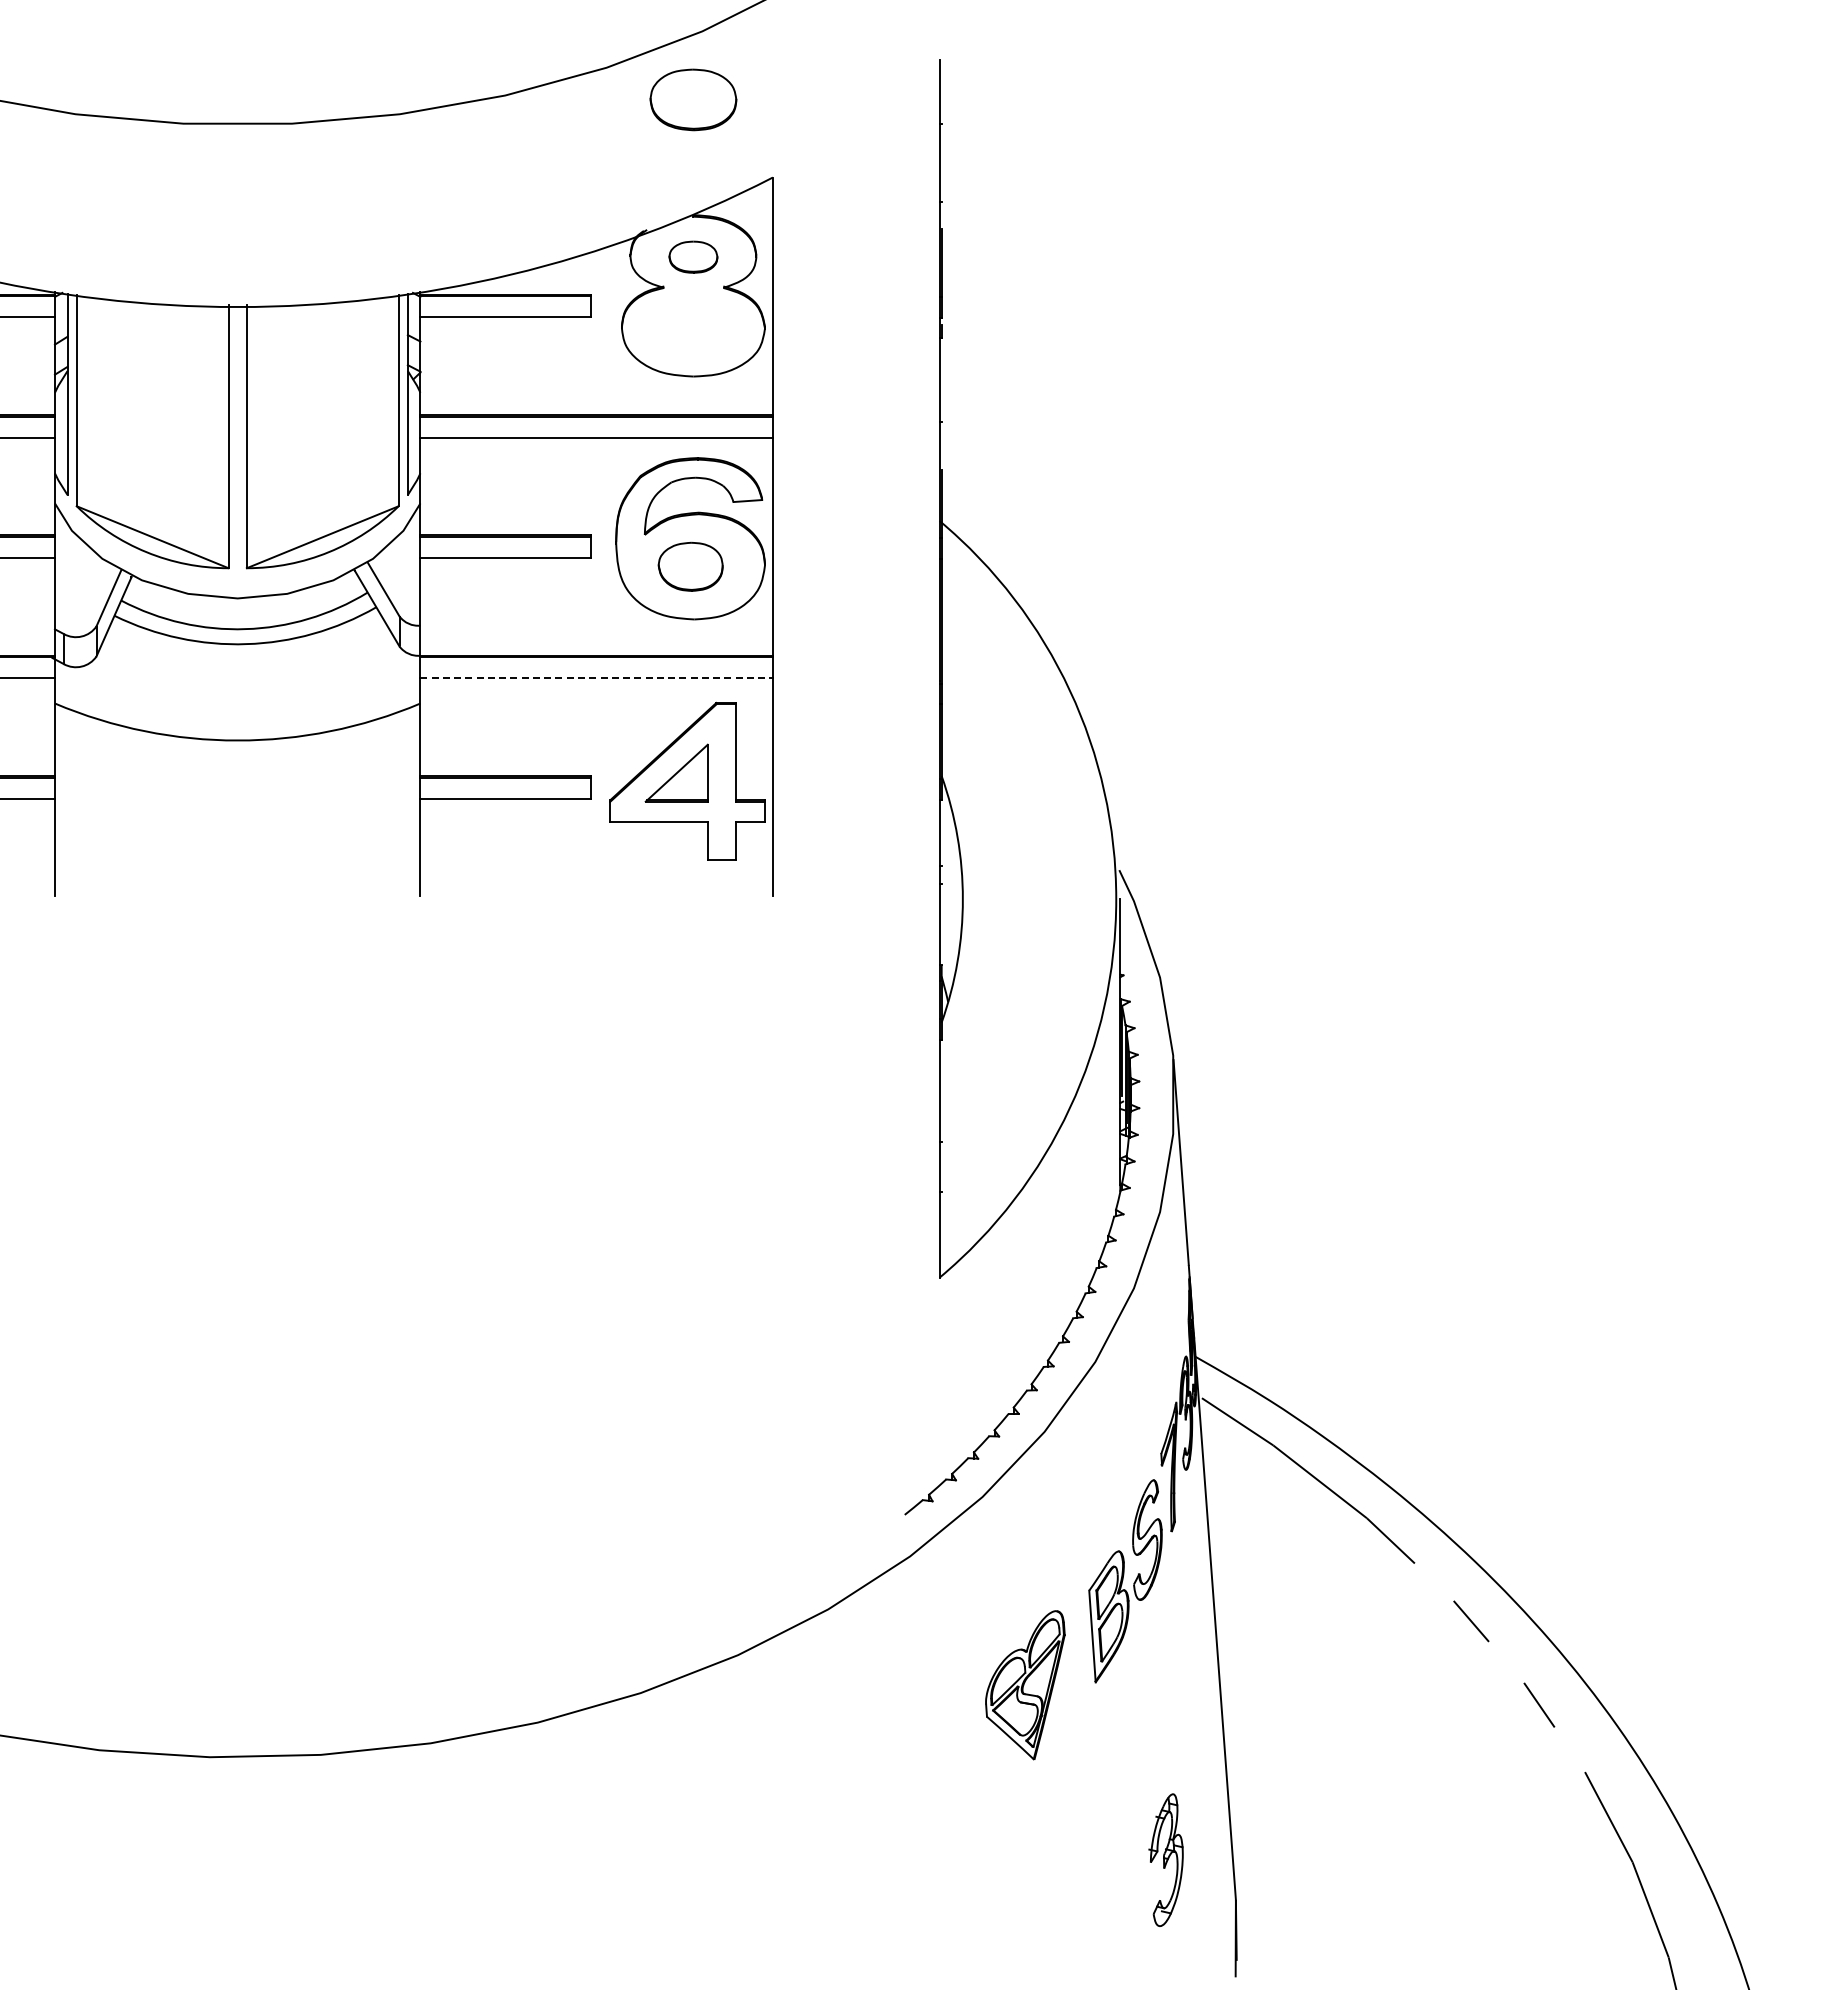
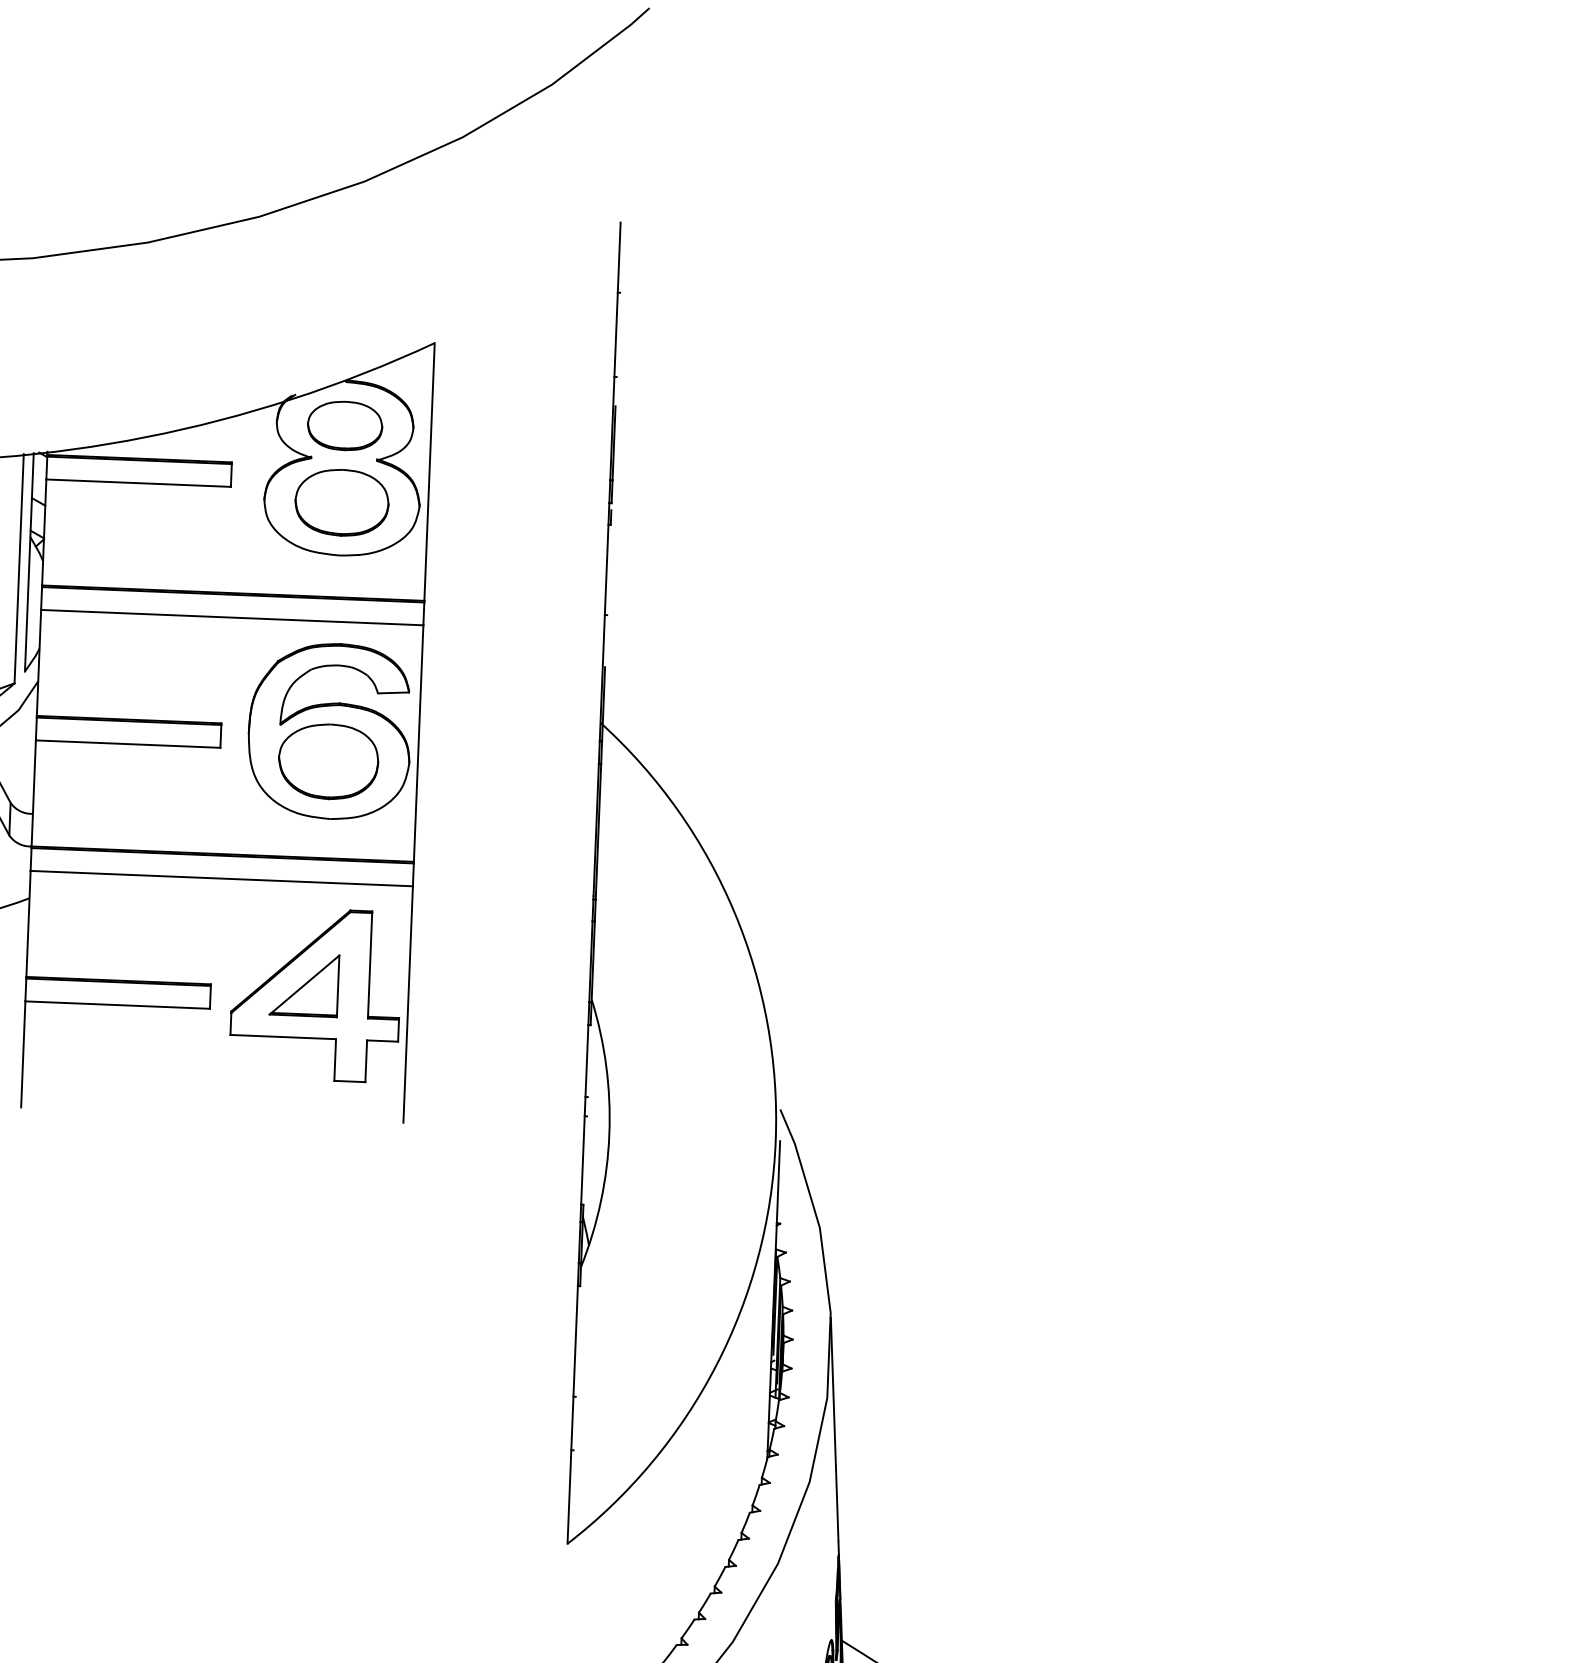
part: (693, 99) -> (342, 502), moved
part: (693, 257) -> (345, 426), size x1.43
part: (690, 566) -> (328, 761), size x1.43
line: (597, 678) -> (222, 878), dashed -> solid

